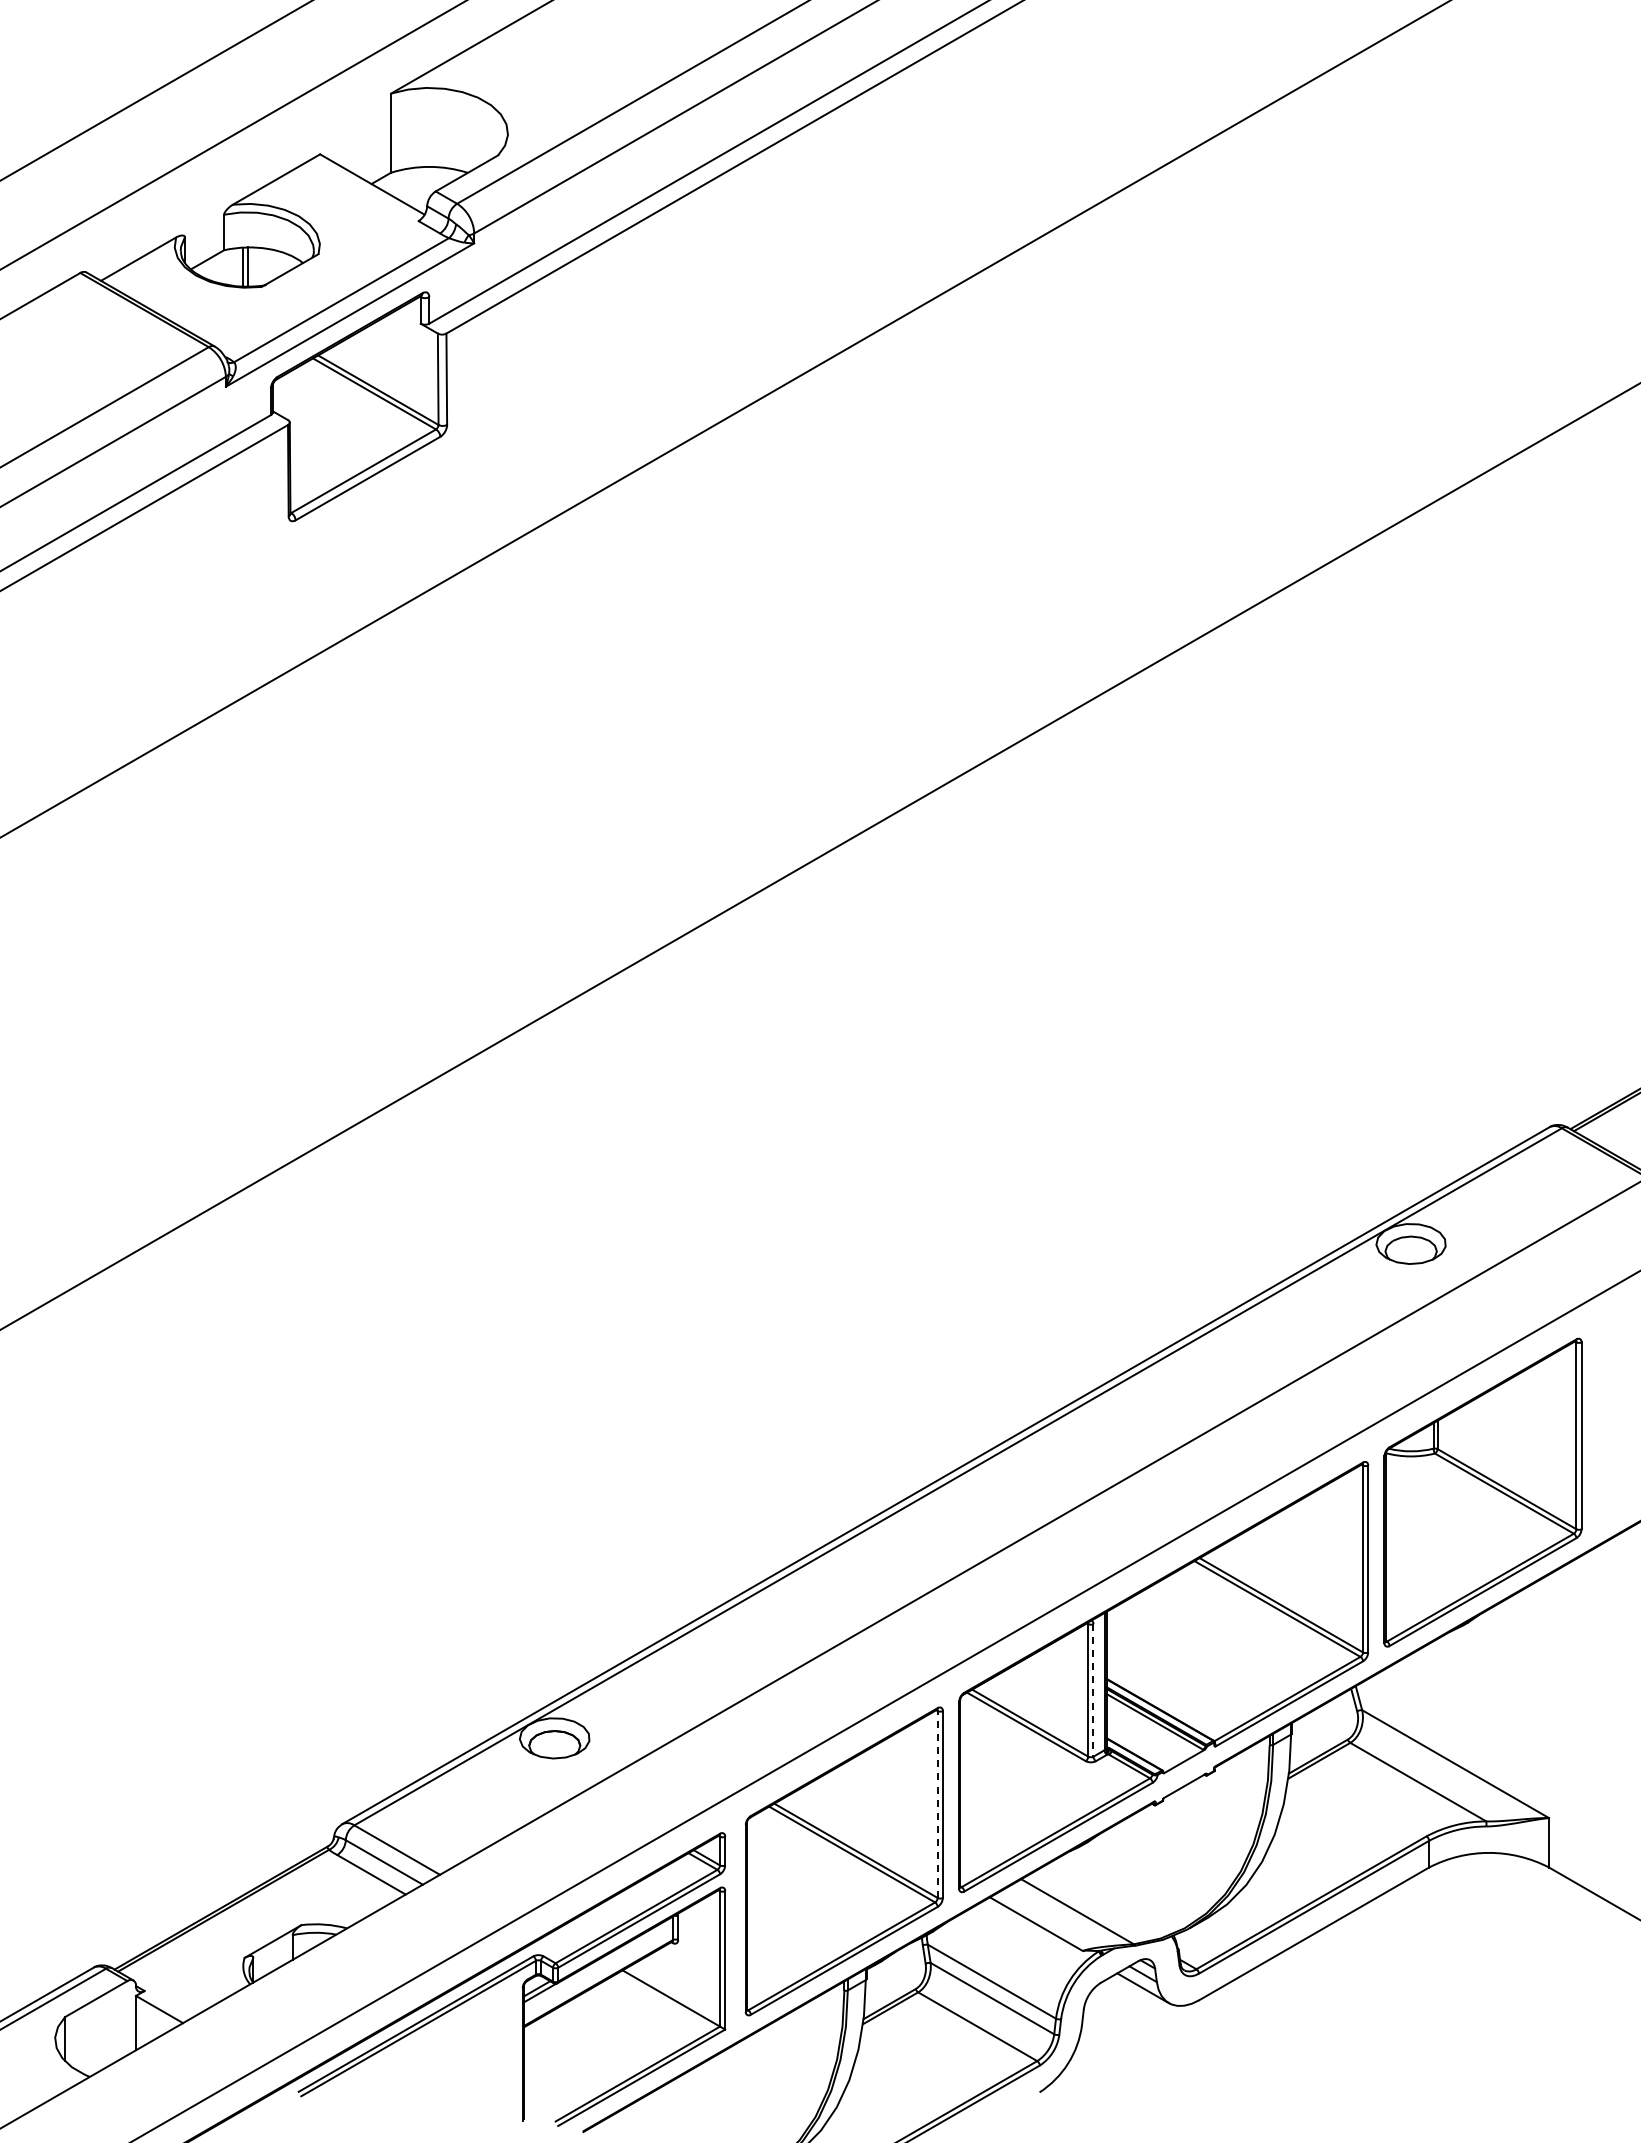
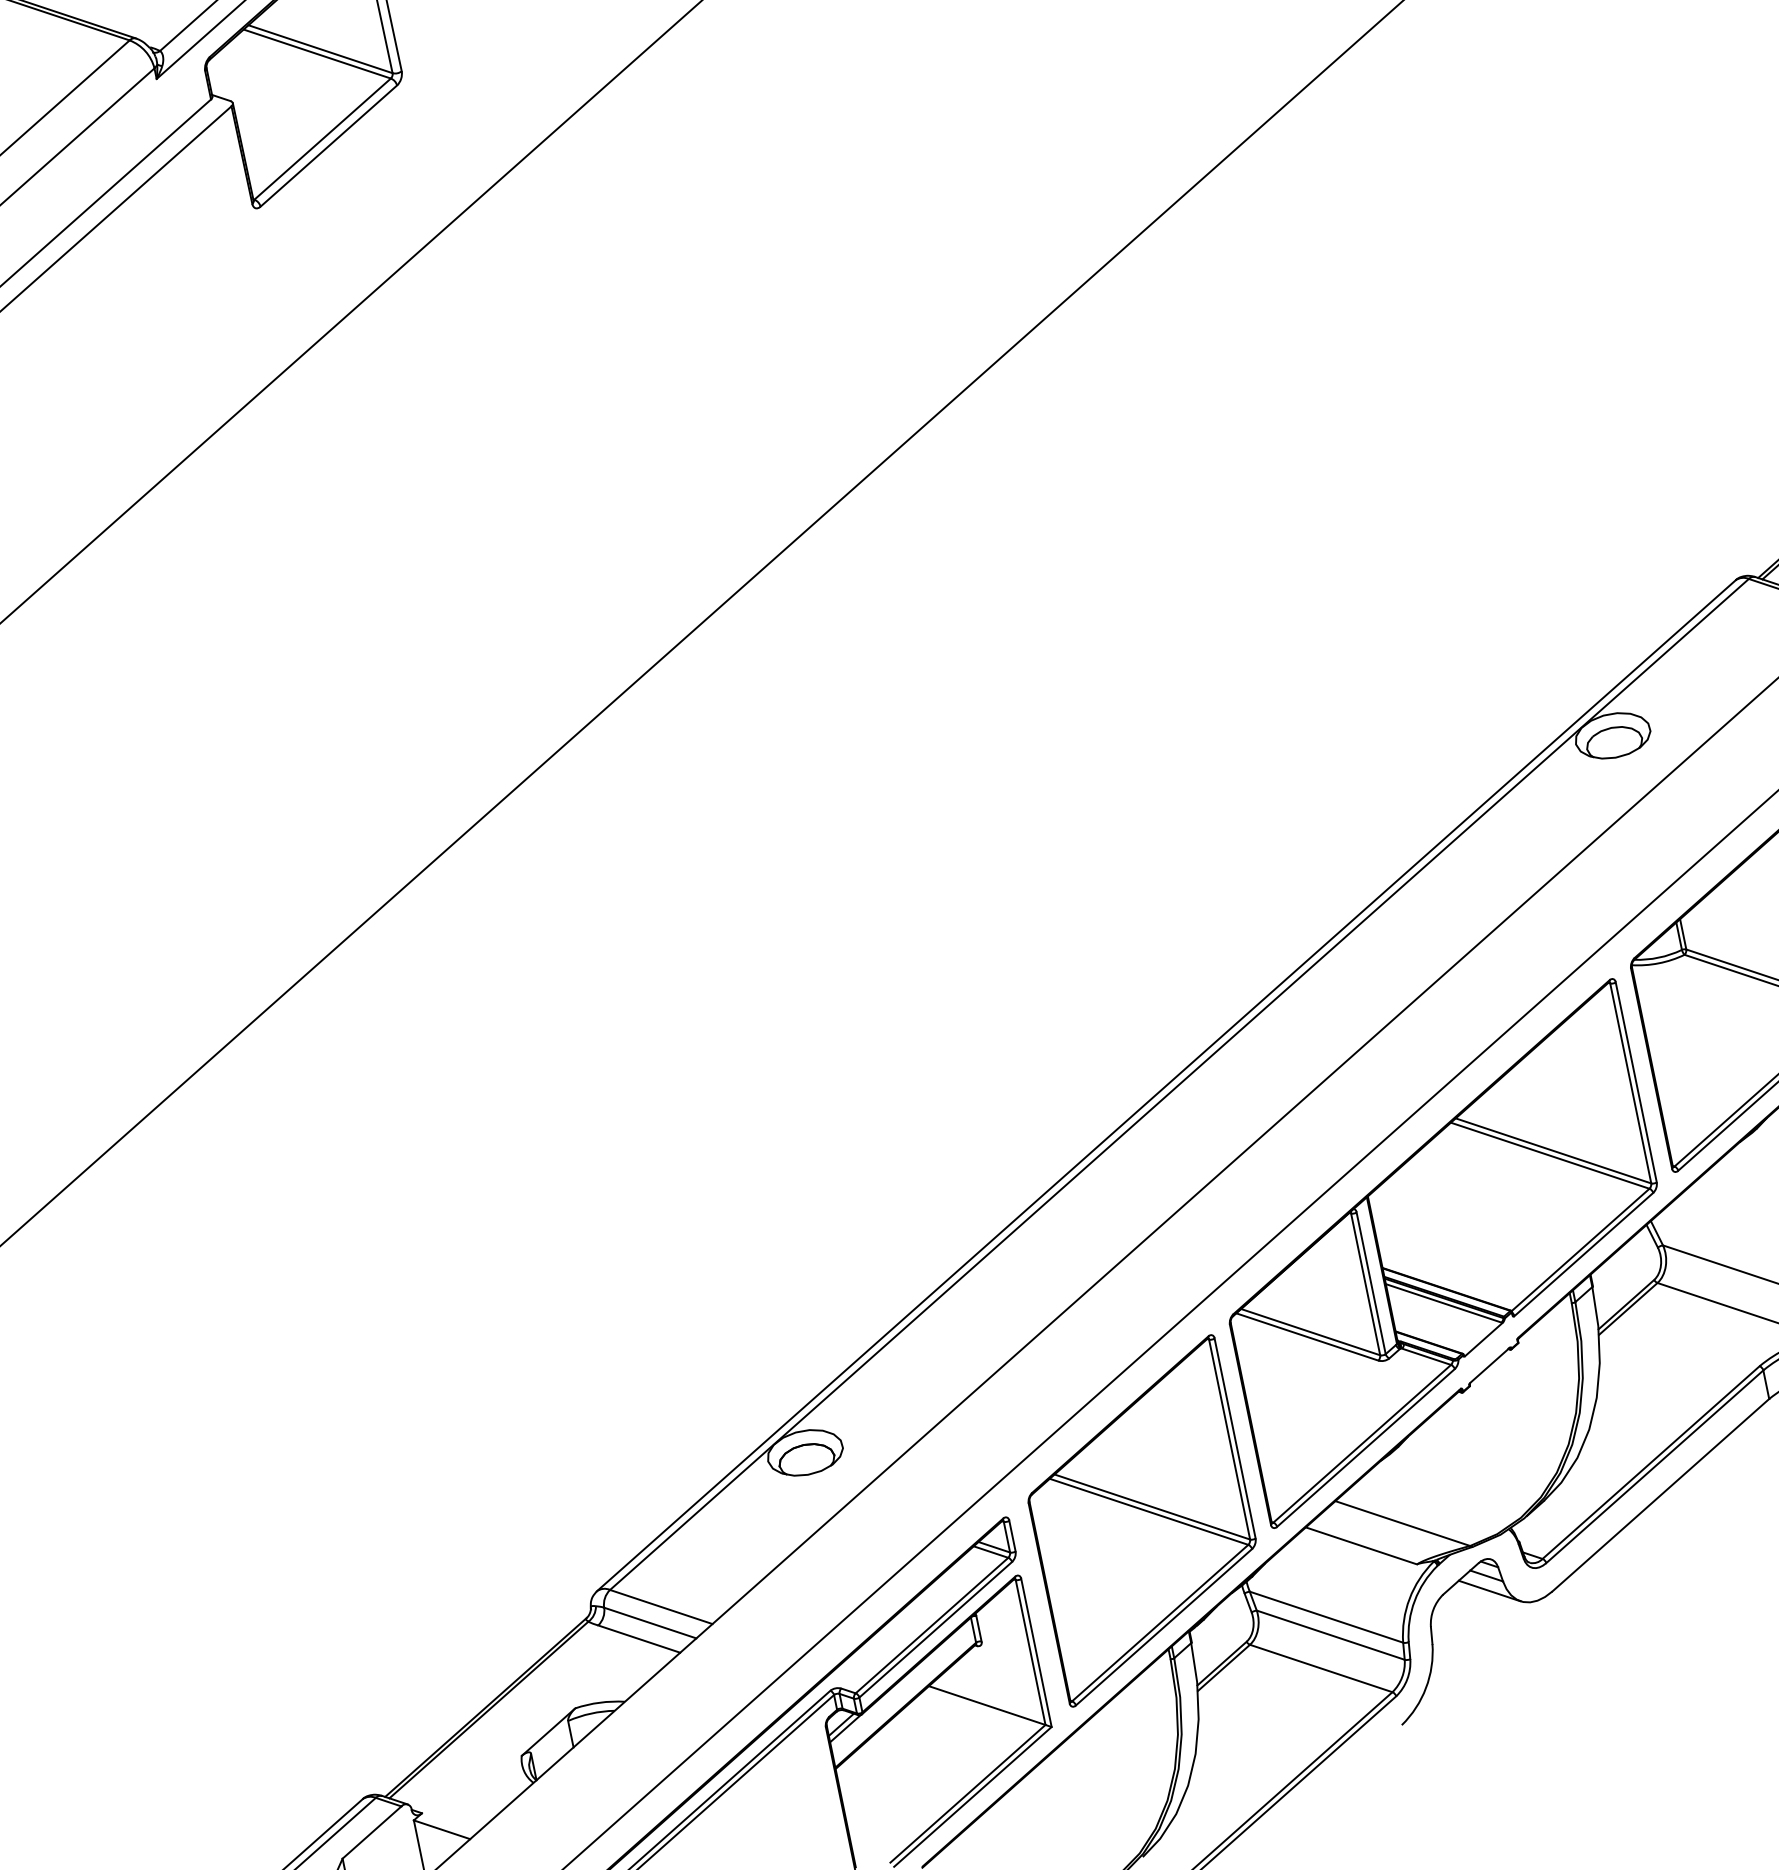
line: (1093, 1690) -> (1371, 1283), dashed -> solid
line: (937, 1804) -> (1229, 1439), dashed -> solid

